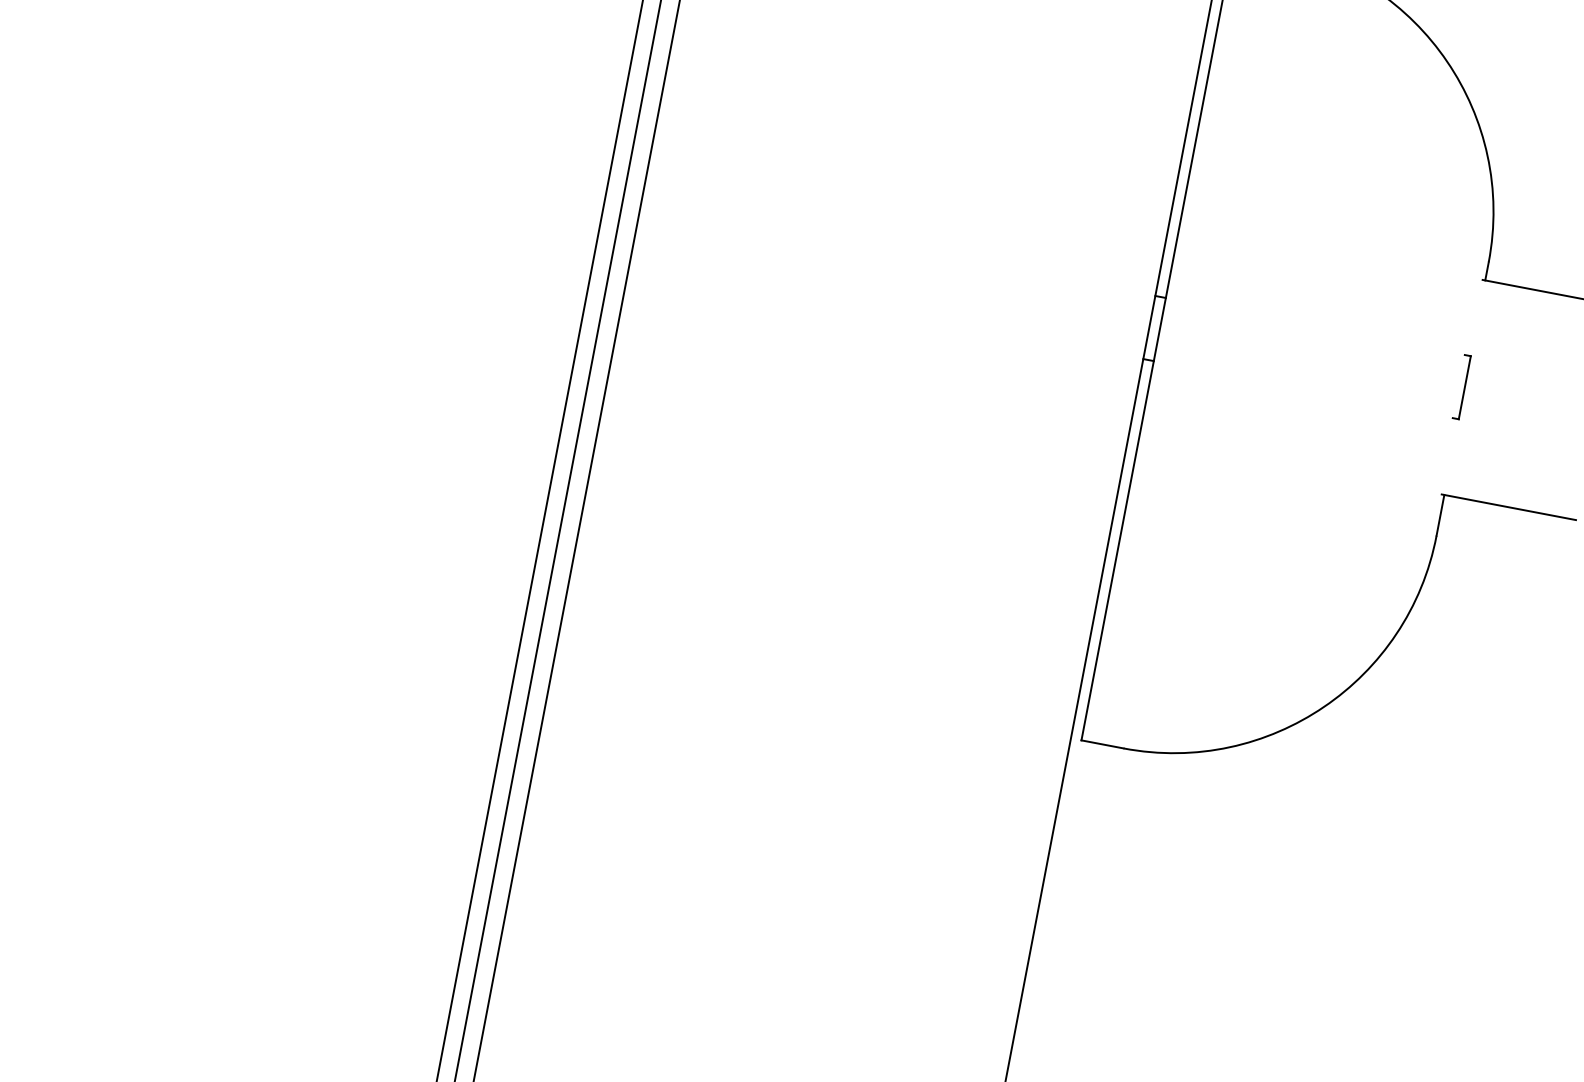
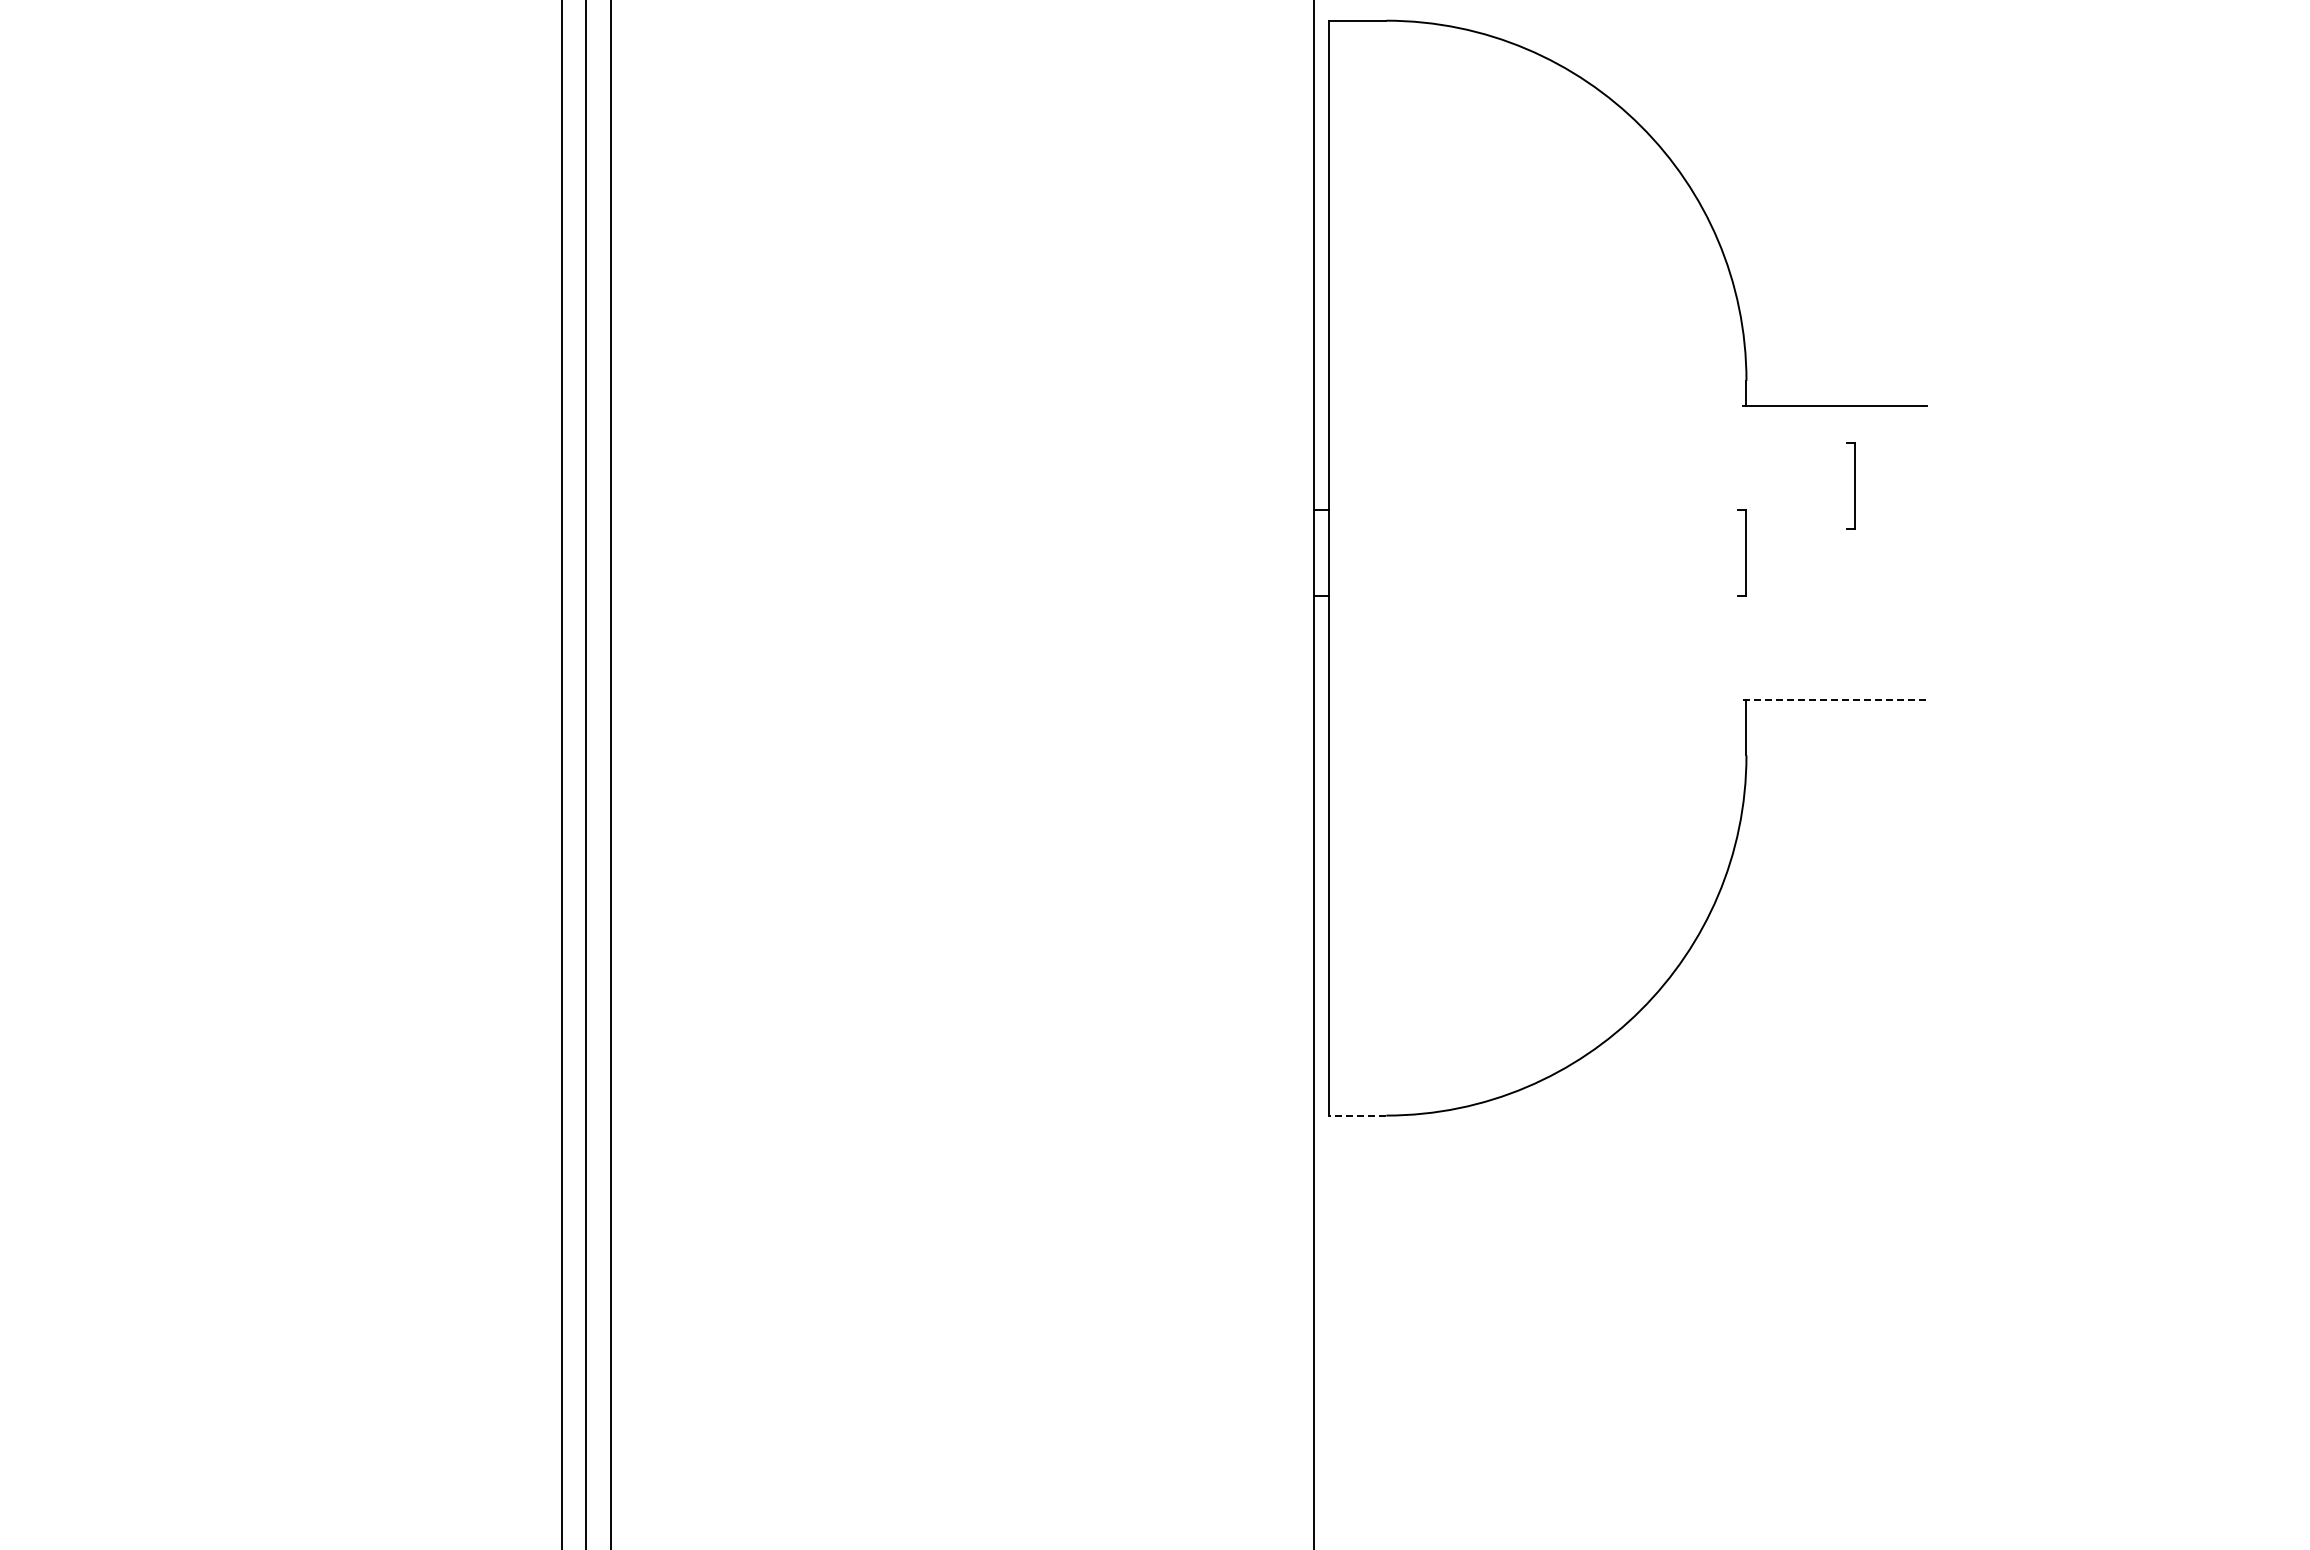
part: (1550, 353) -> (1850, 485), added
line: (1508, 507) -> (1834, 699), solid -> dashed
line: (1102, 744) -> (1357, 1115), solid -> dashed

